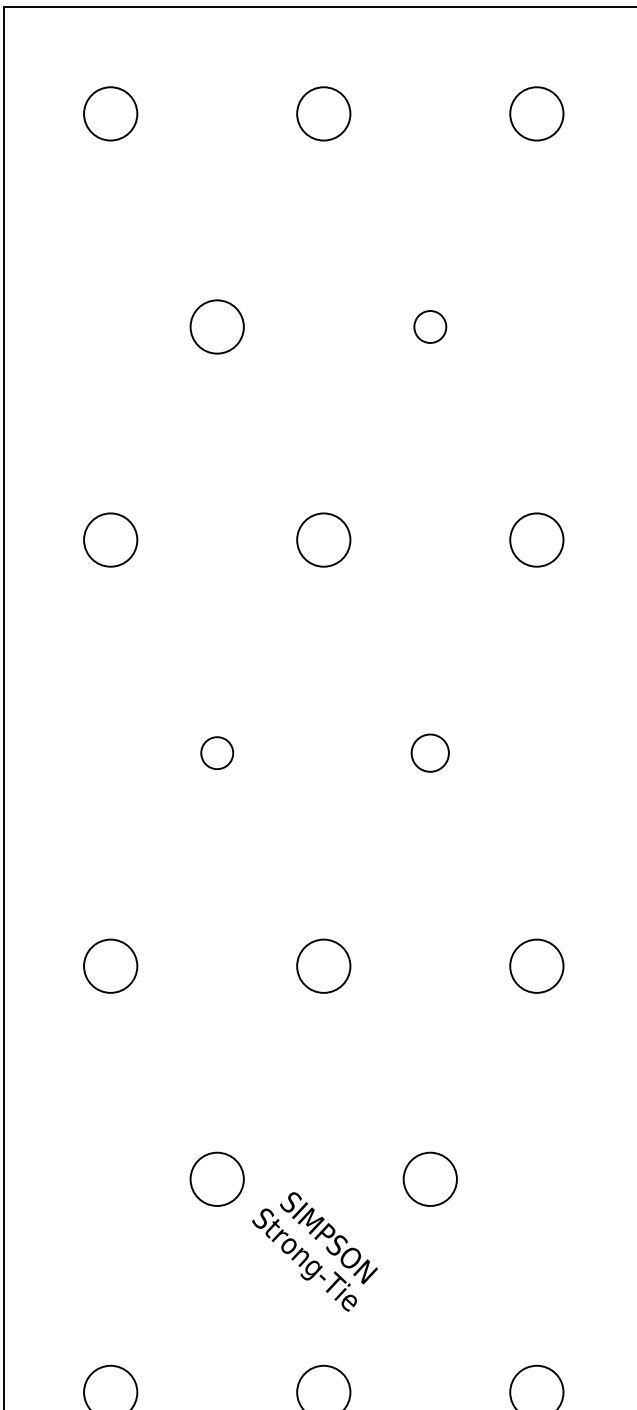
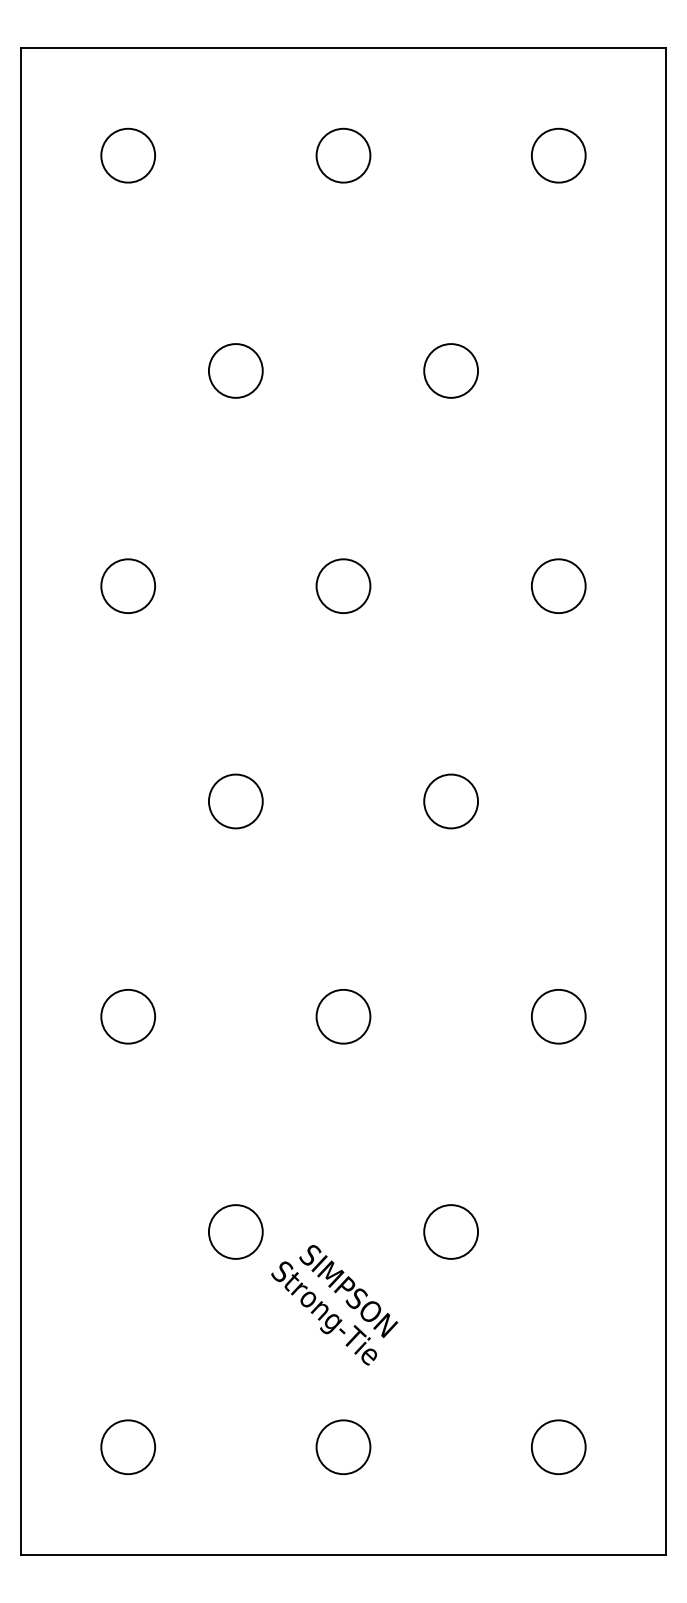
circle: (430, 326) -> (451, 370), size x1.67
circle: (216, 753) -> (235, 801), size x1.67
circle: (429, 753) -> (450, 801), size x1.43

